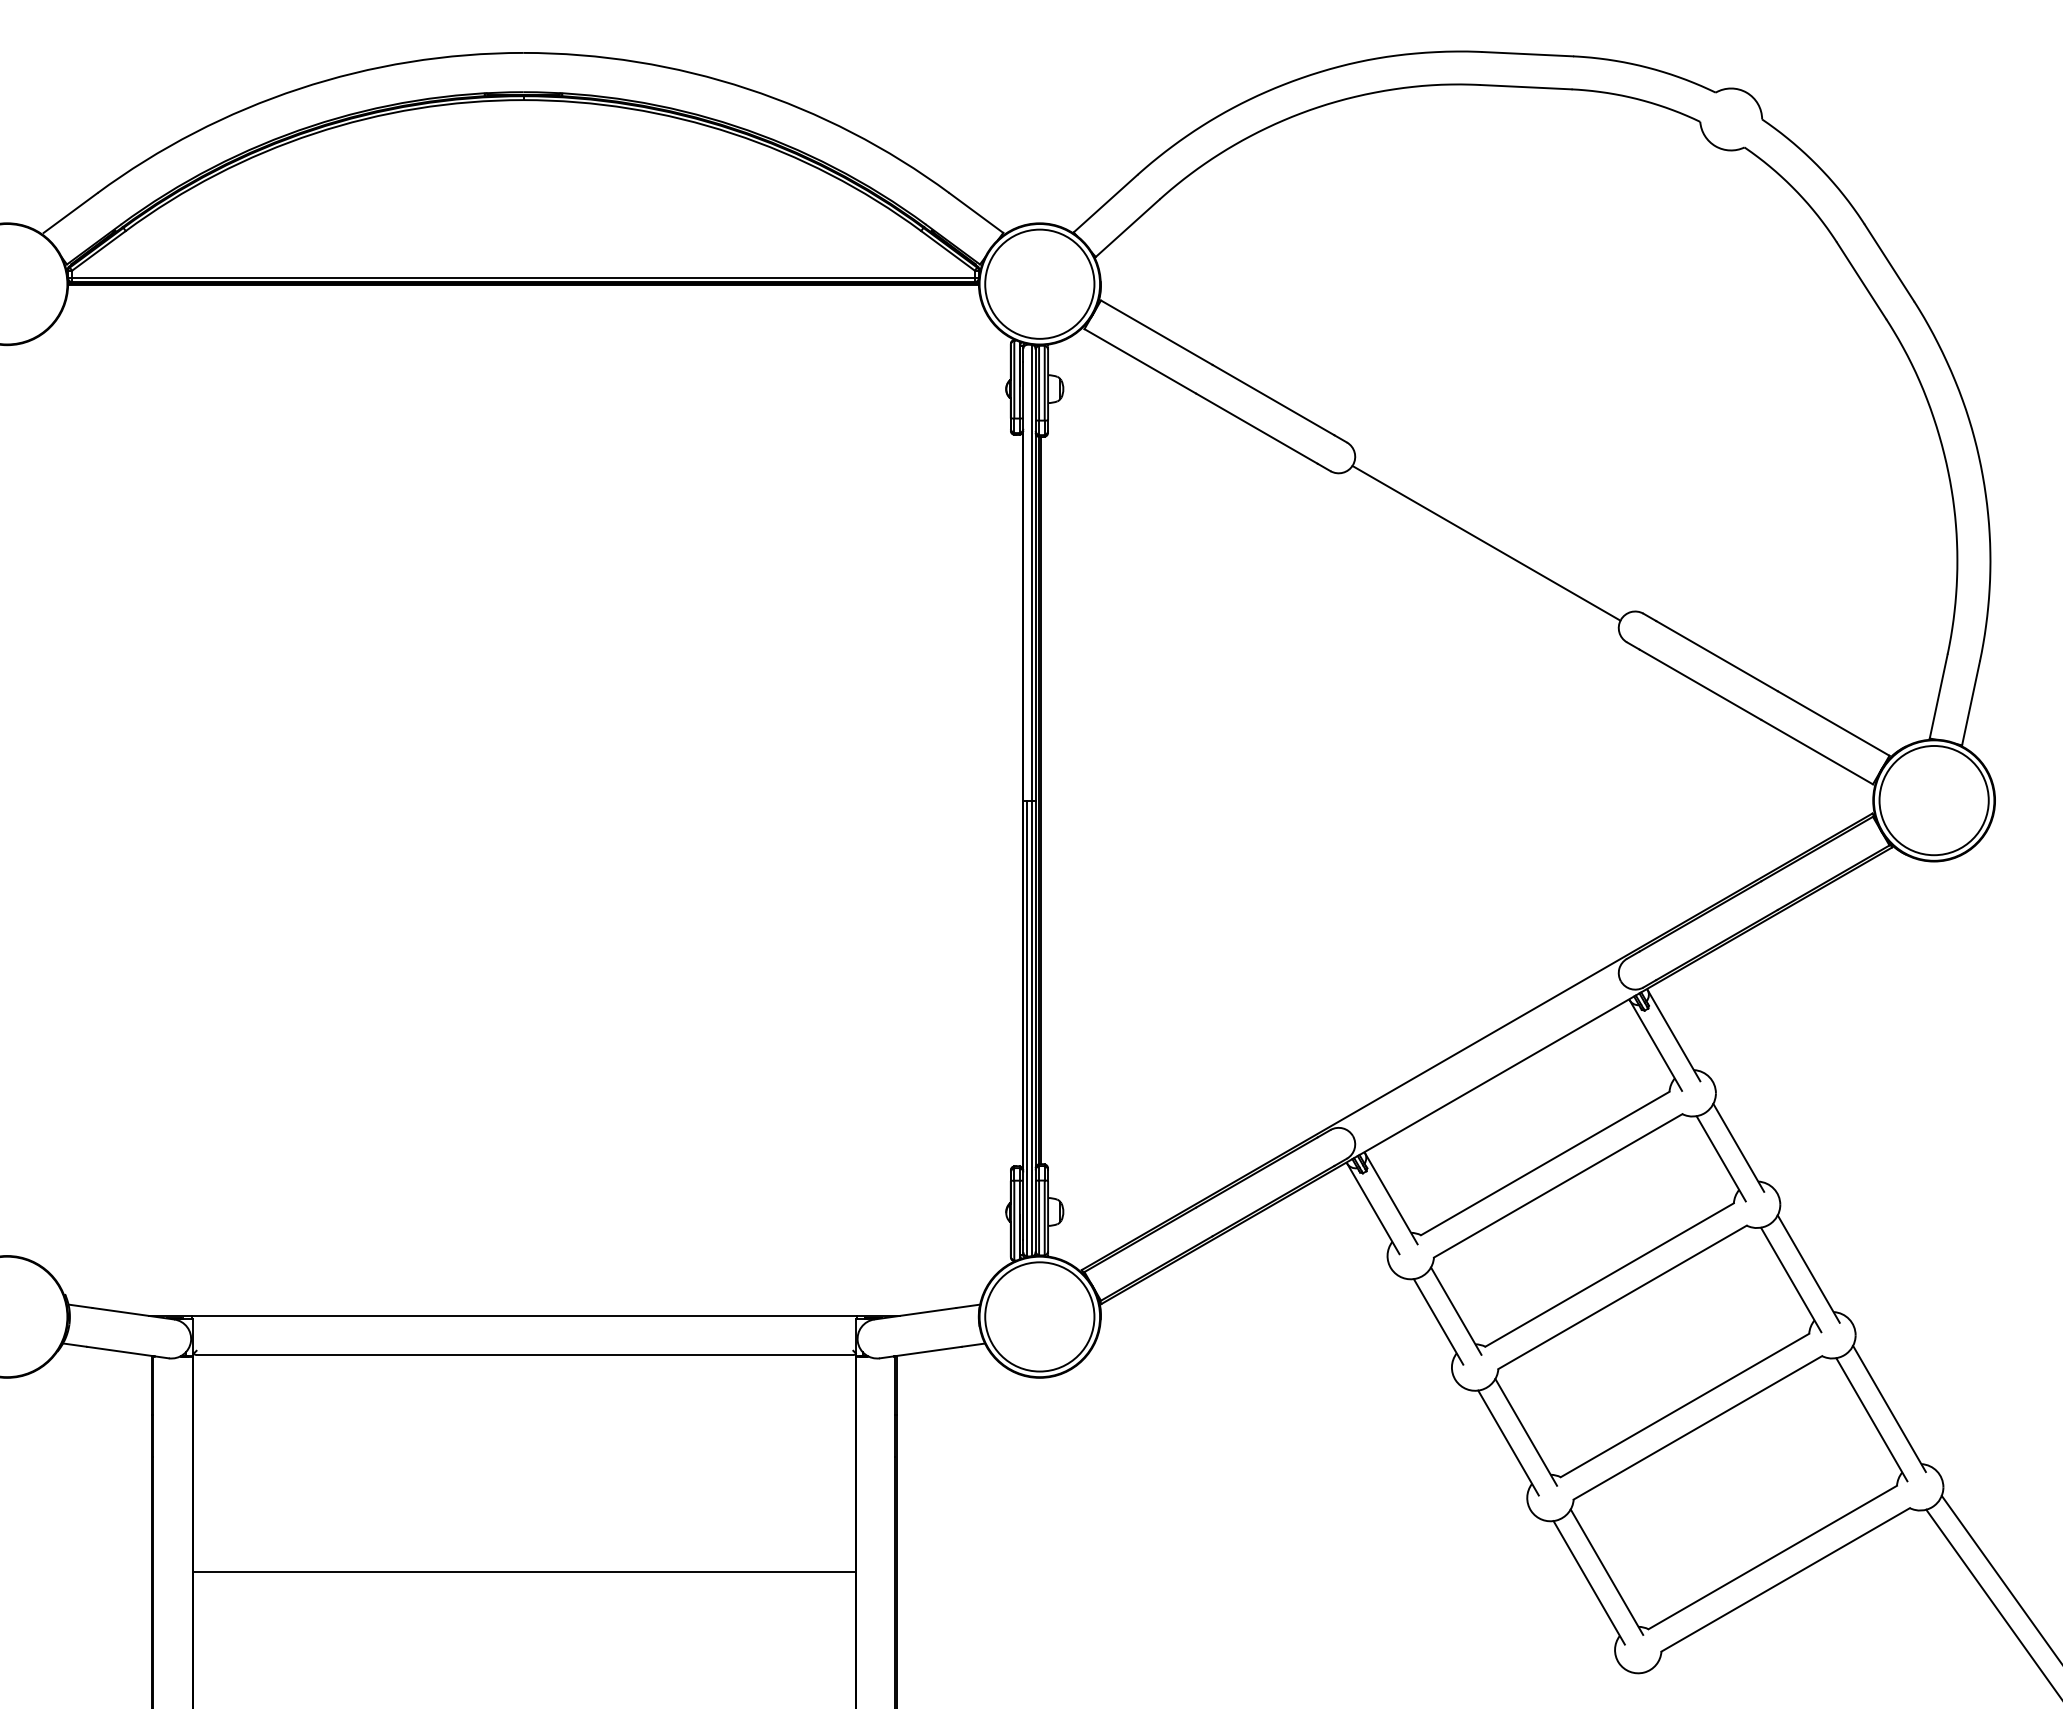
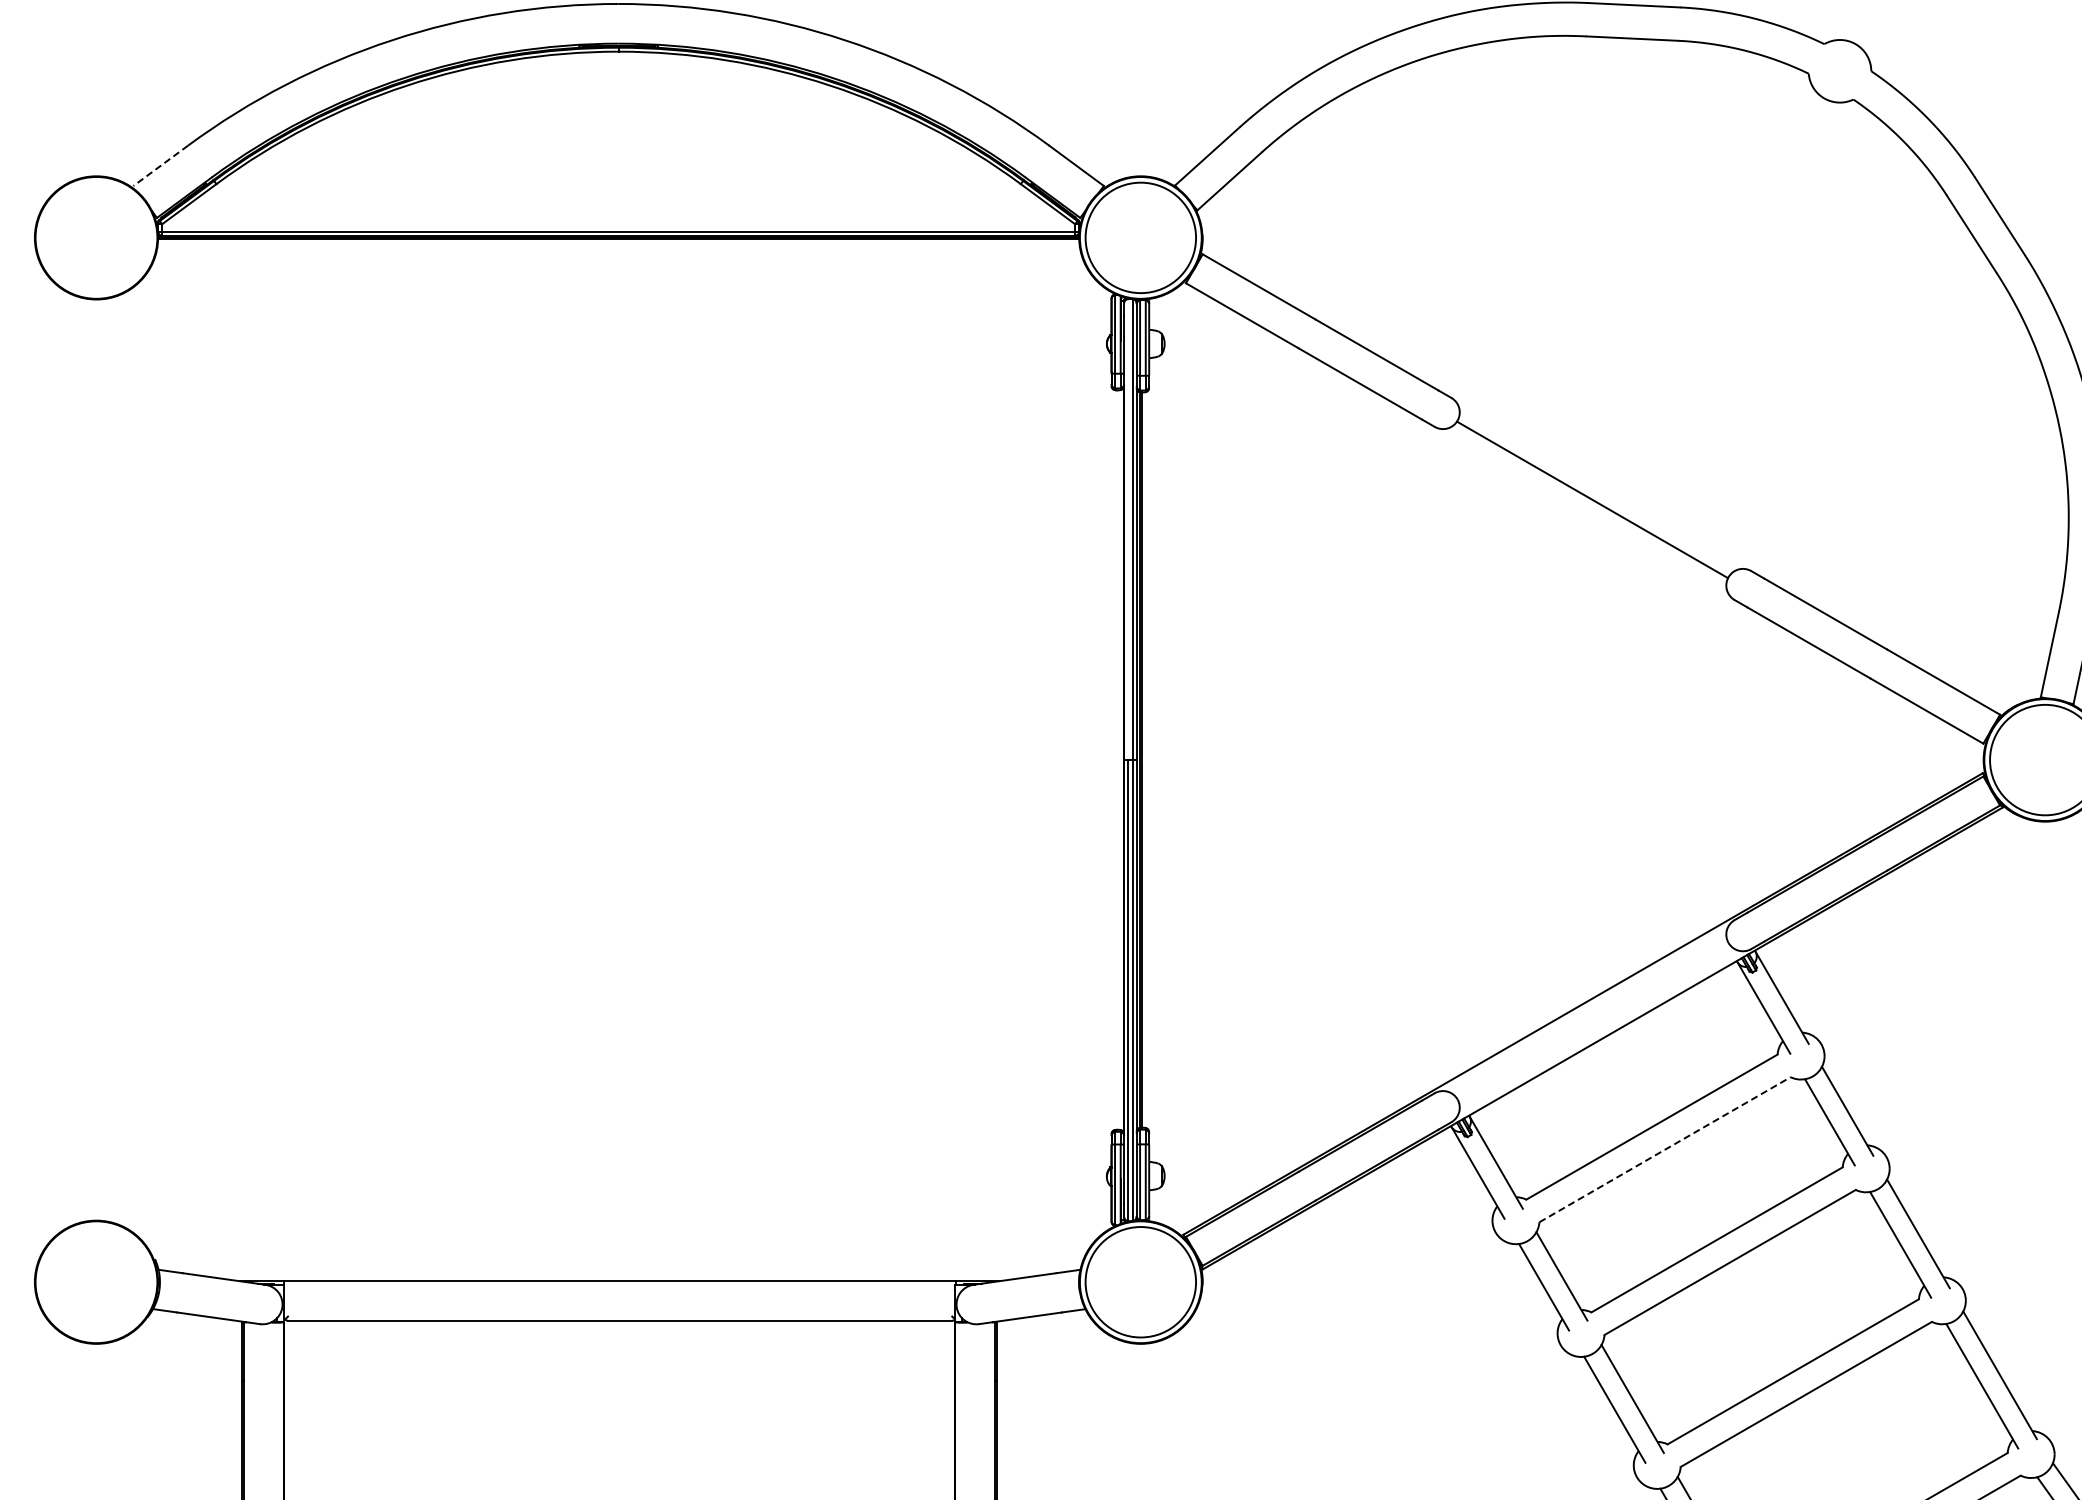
line: (70, 212) -> (160, 165), solid -> dashed
line: (1558, 1185) -> (1665, 1149), solid -> dashed

